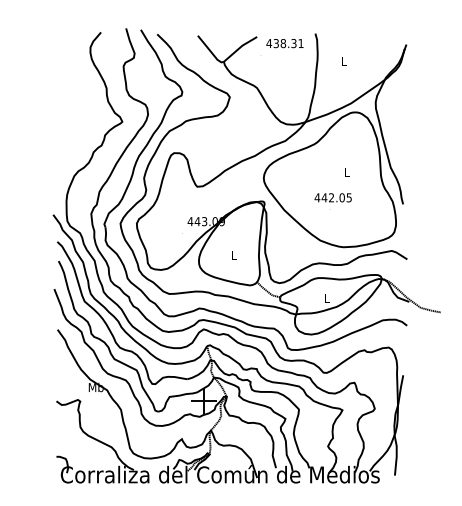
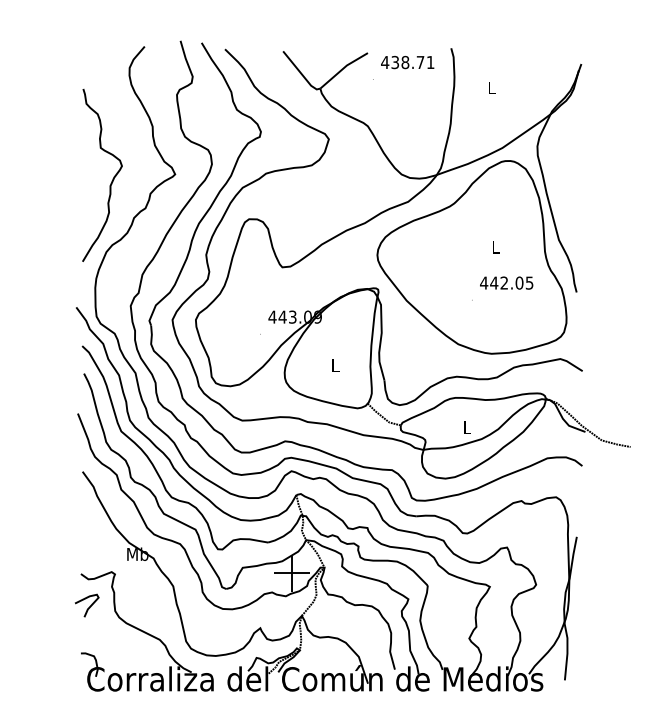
text: (293, 43) -> (419, 62), 438.31 -> 438.71
curve: (77, 126) -> (111, 181), added
text: (332, 197) -> (505, 282), moved
curve: (62, 423) -> (89, 605), added

